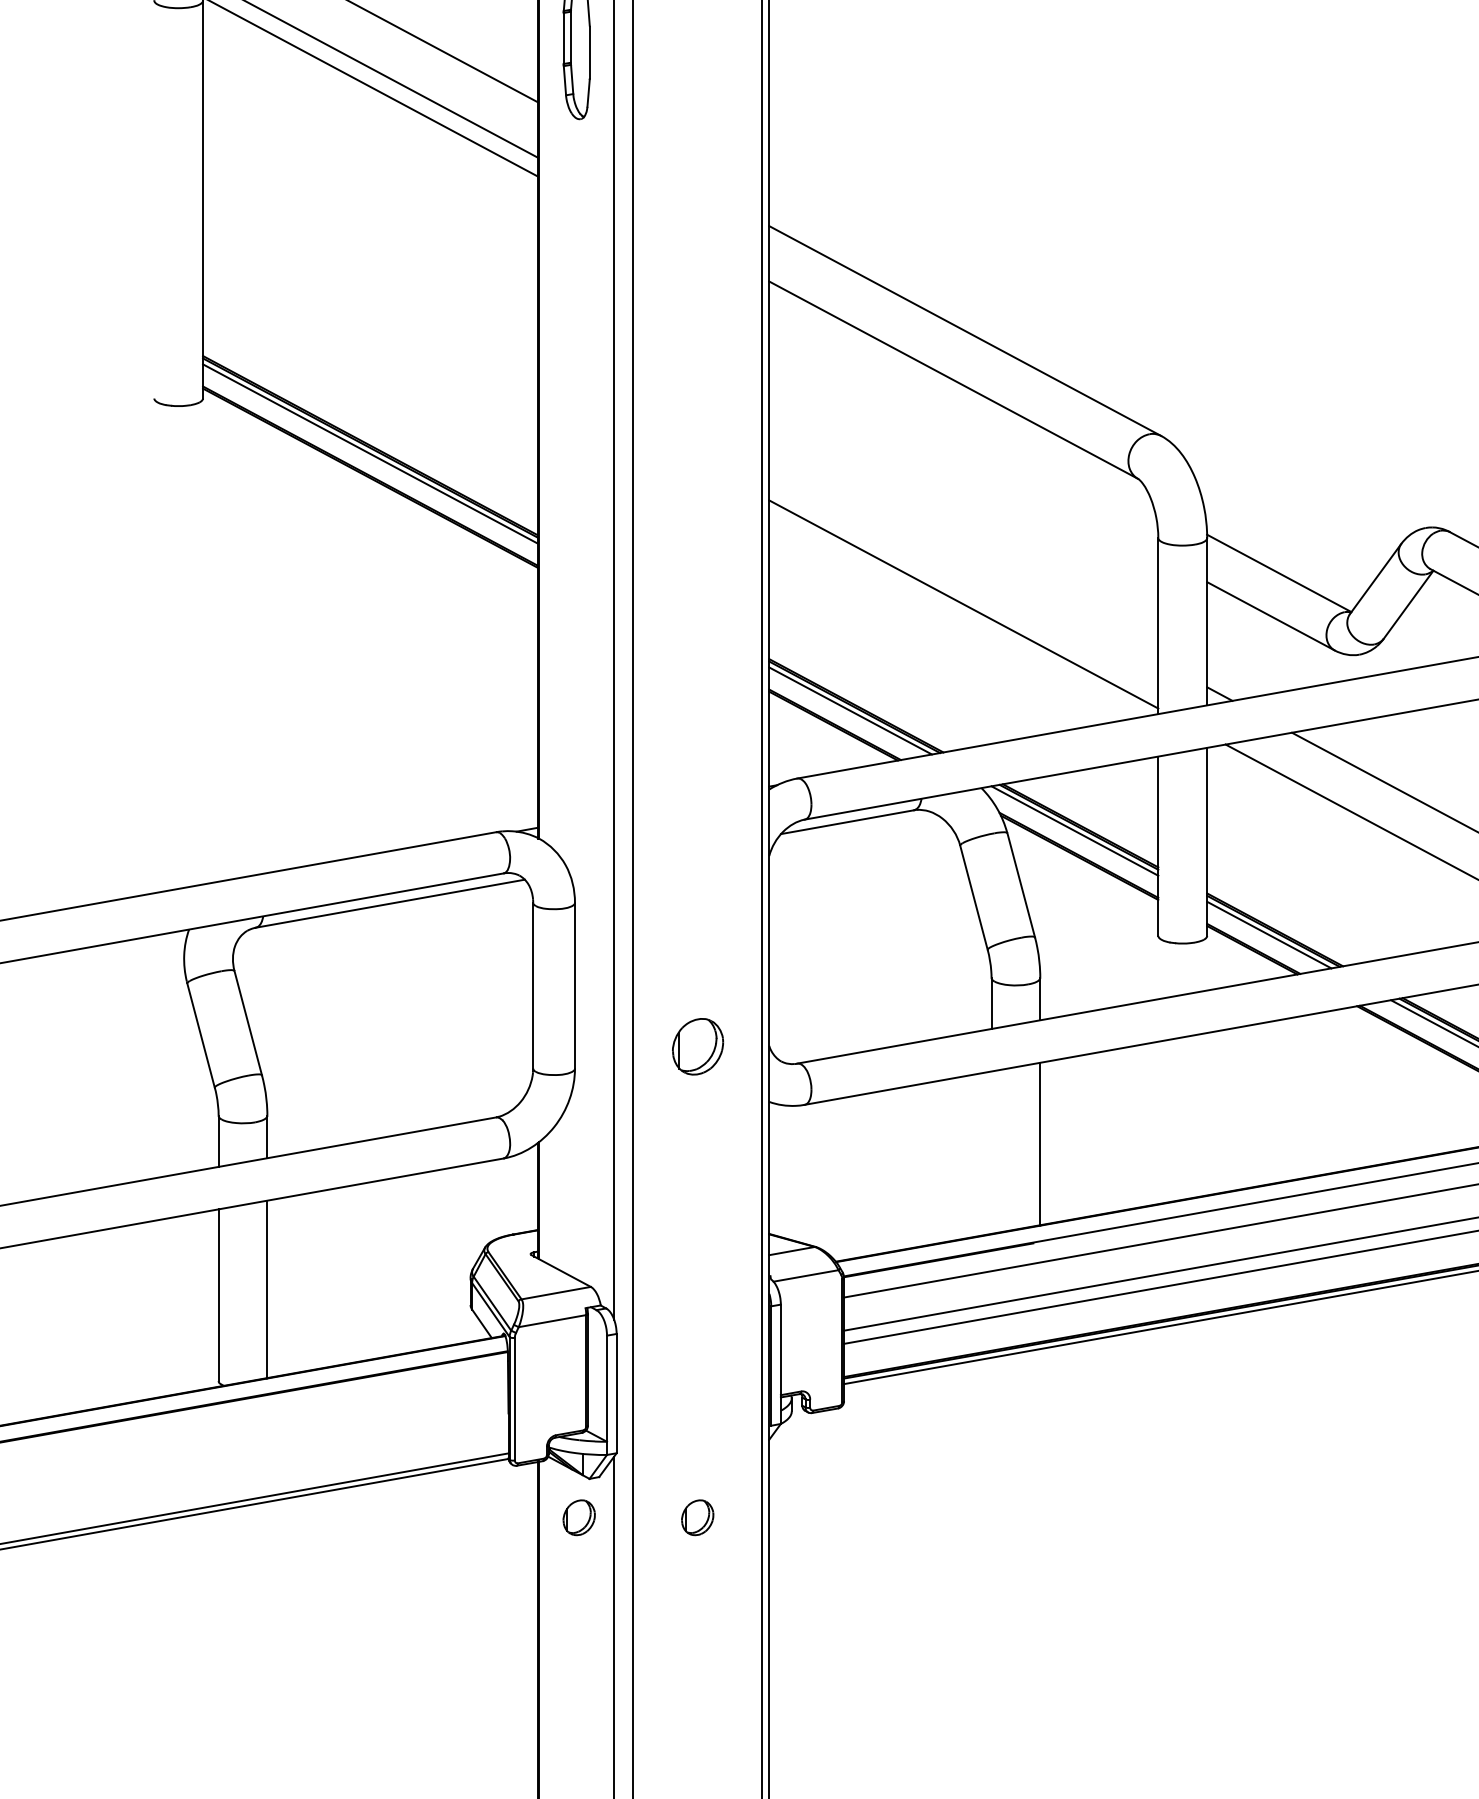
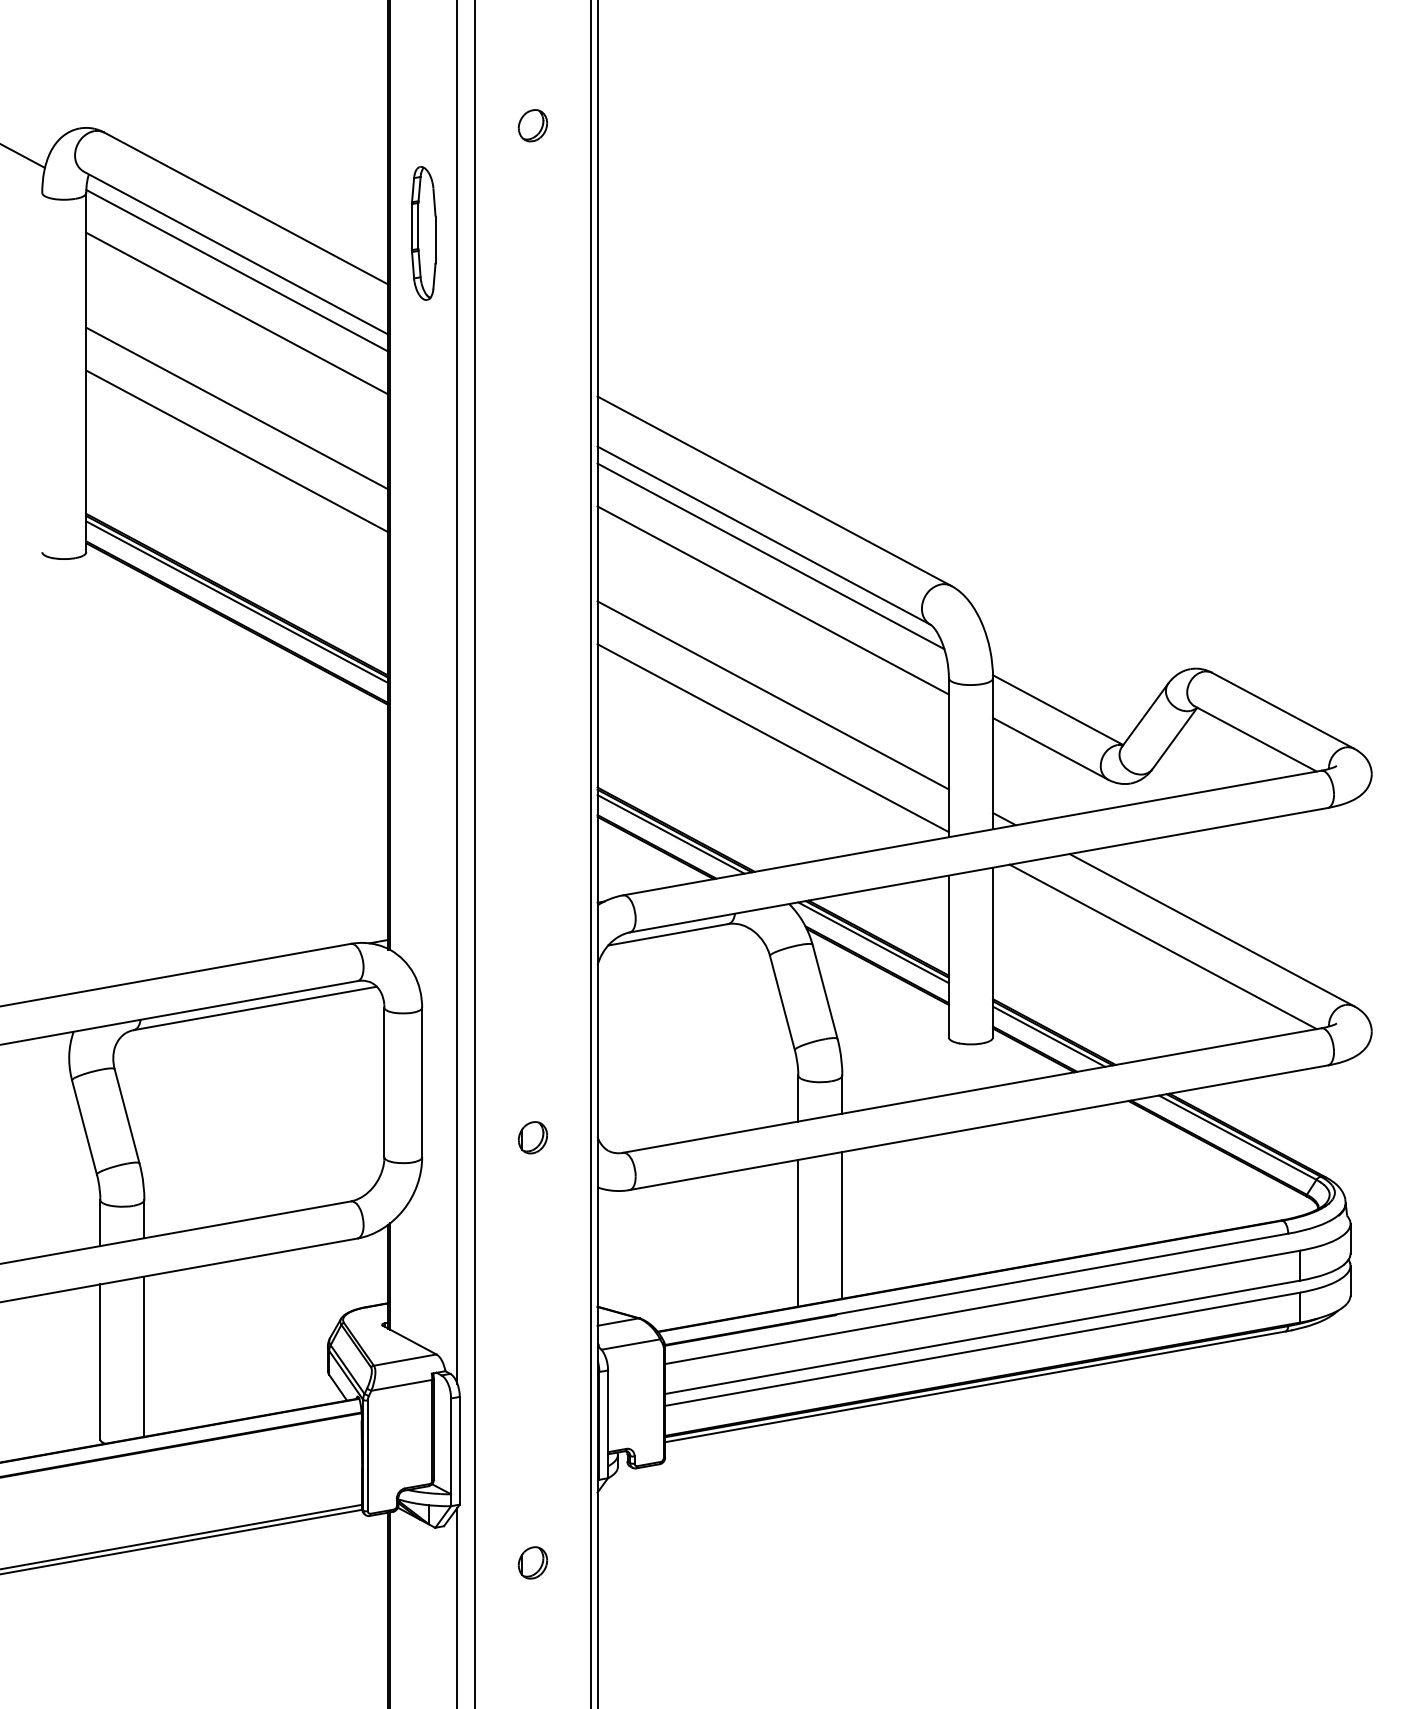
line: (370, 134) -> (237, 313), added
line: (370, 239) -> (237, 408), added
line: (370, 286) -> (237, 451), added
line: (960, 403) -> (770, 556), added
line: (962, 451) -> (772, 600), added
line: (962, 557) -> (772, 695), added
part: (697, 1046) -> (532, 1137), size x0.62
line: (991, 1151) -> (798, 1232), added
part: (578, 1517) -> (425, 1562), removed

